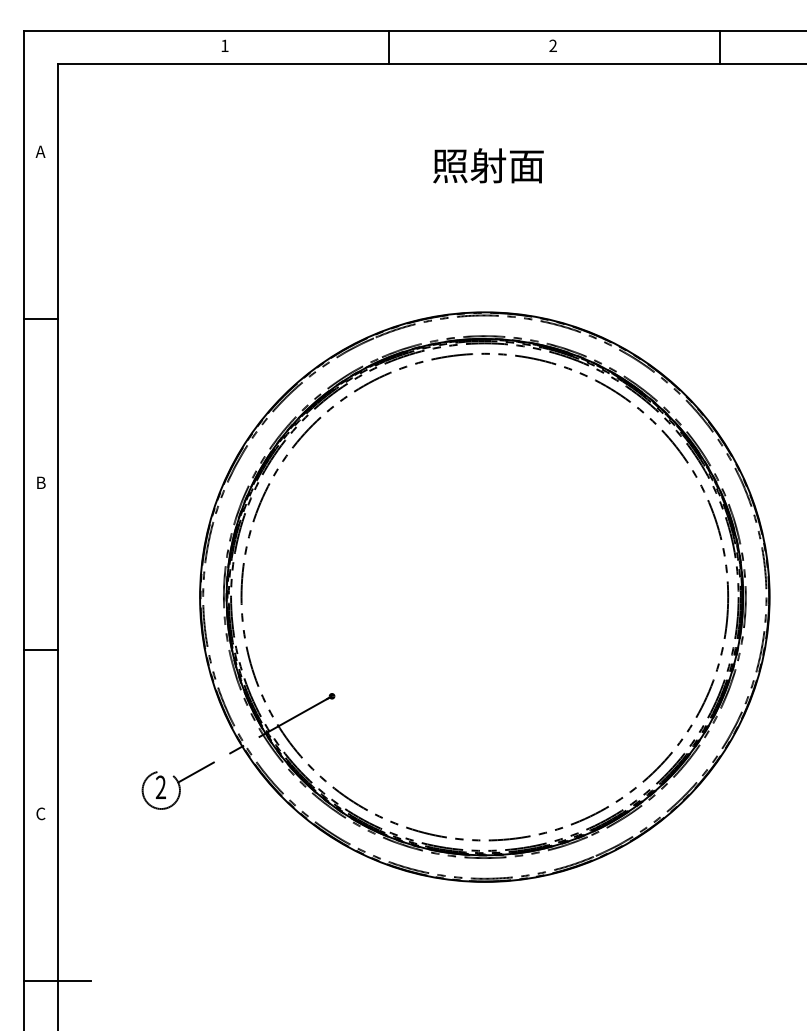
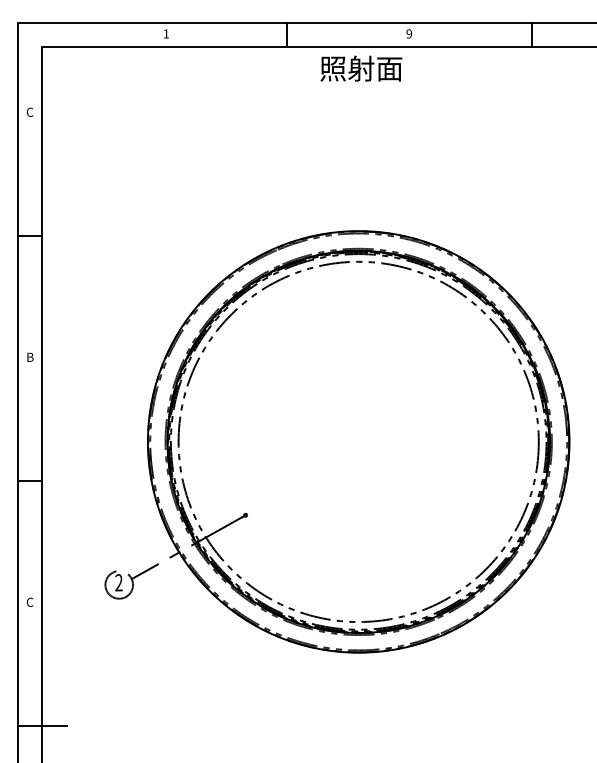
text: (552, 46) -> (408, 34), 2 -> 9
text: (40, 150) -> (29, 111), A -> C
text: (488, 165) -> (361, 68), moved

